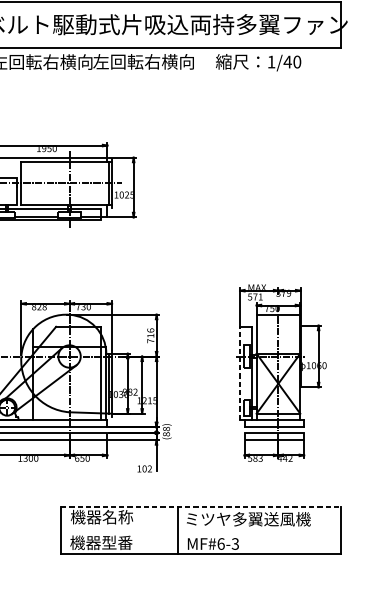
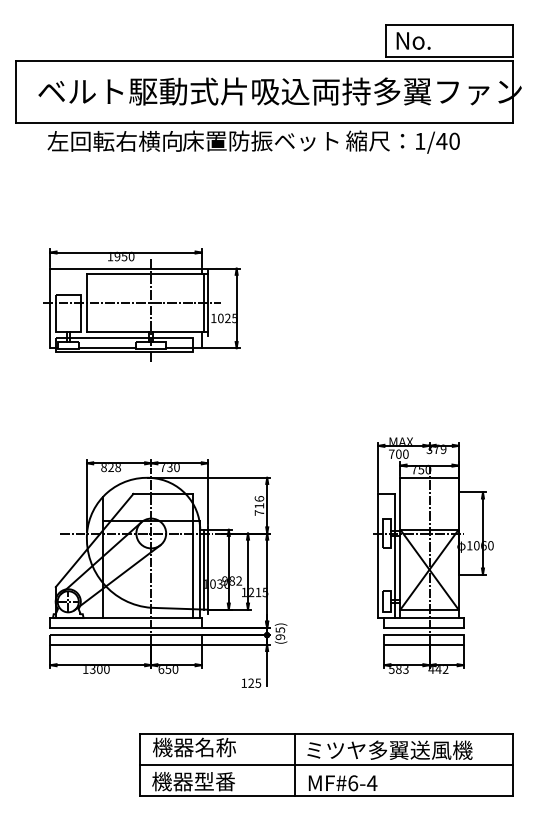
text: (151, 61) -> (260, 140), 左回転右横向 -> 床置防振ベット
text: (255, 296) -> (398, 453), 571 -> 700
line: (240, 373) -> (378, 555), dashed -> solid
text: (166, 431) -> (280, 633), (88) -> (95)
text: (147, 468) -> (254, 682), 102 -> 125
line: (201, 507) -> (326, 734), dashed -> solid
line: (201, 530) -> (326, 765), added
text: (234, 544) -> (371, 783), MF#6-3 -> MF#6-4

